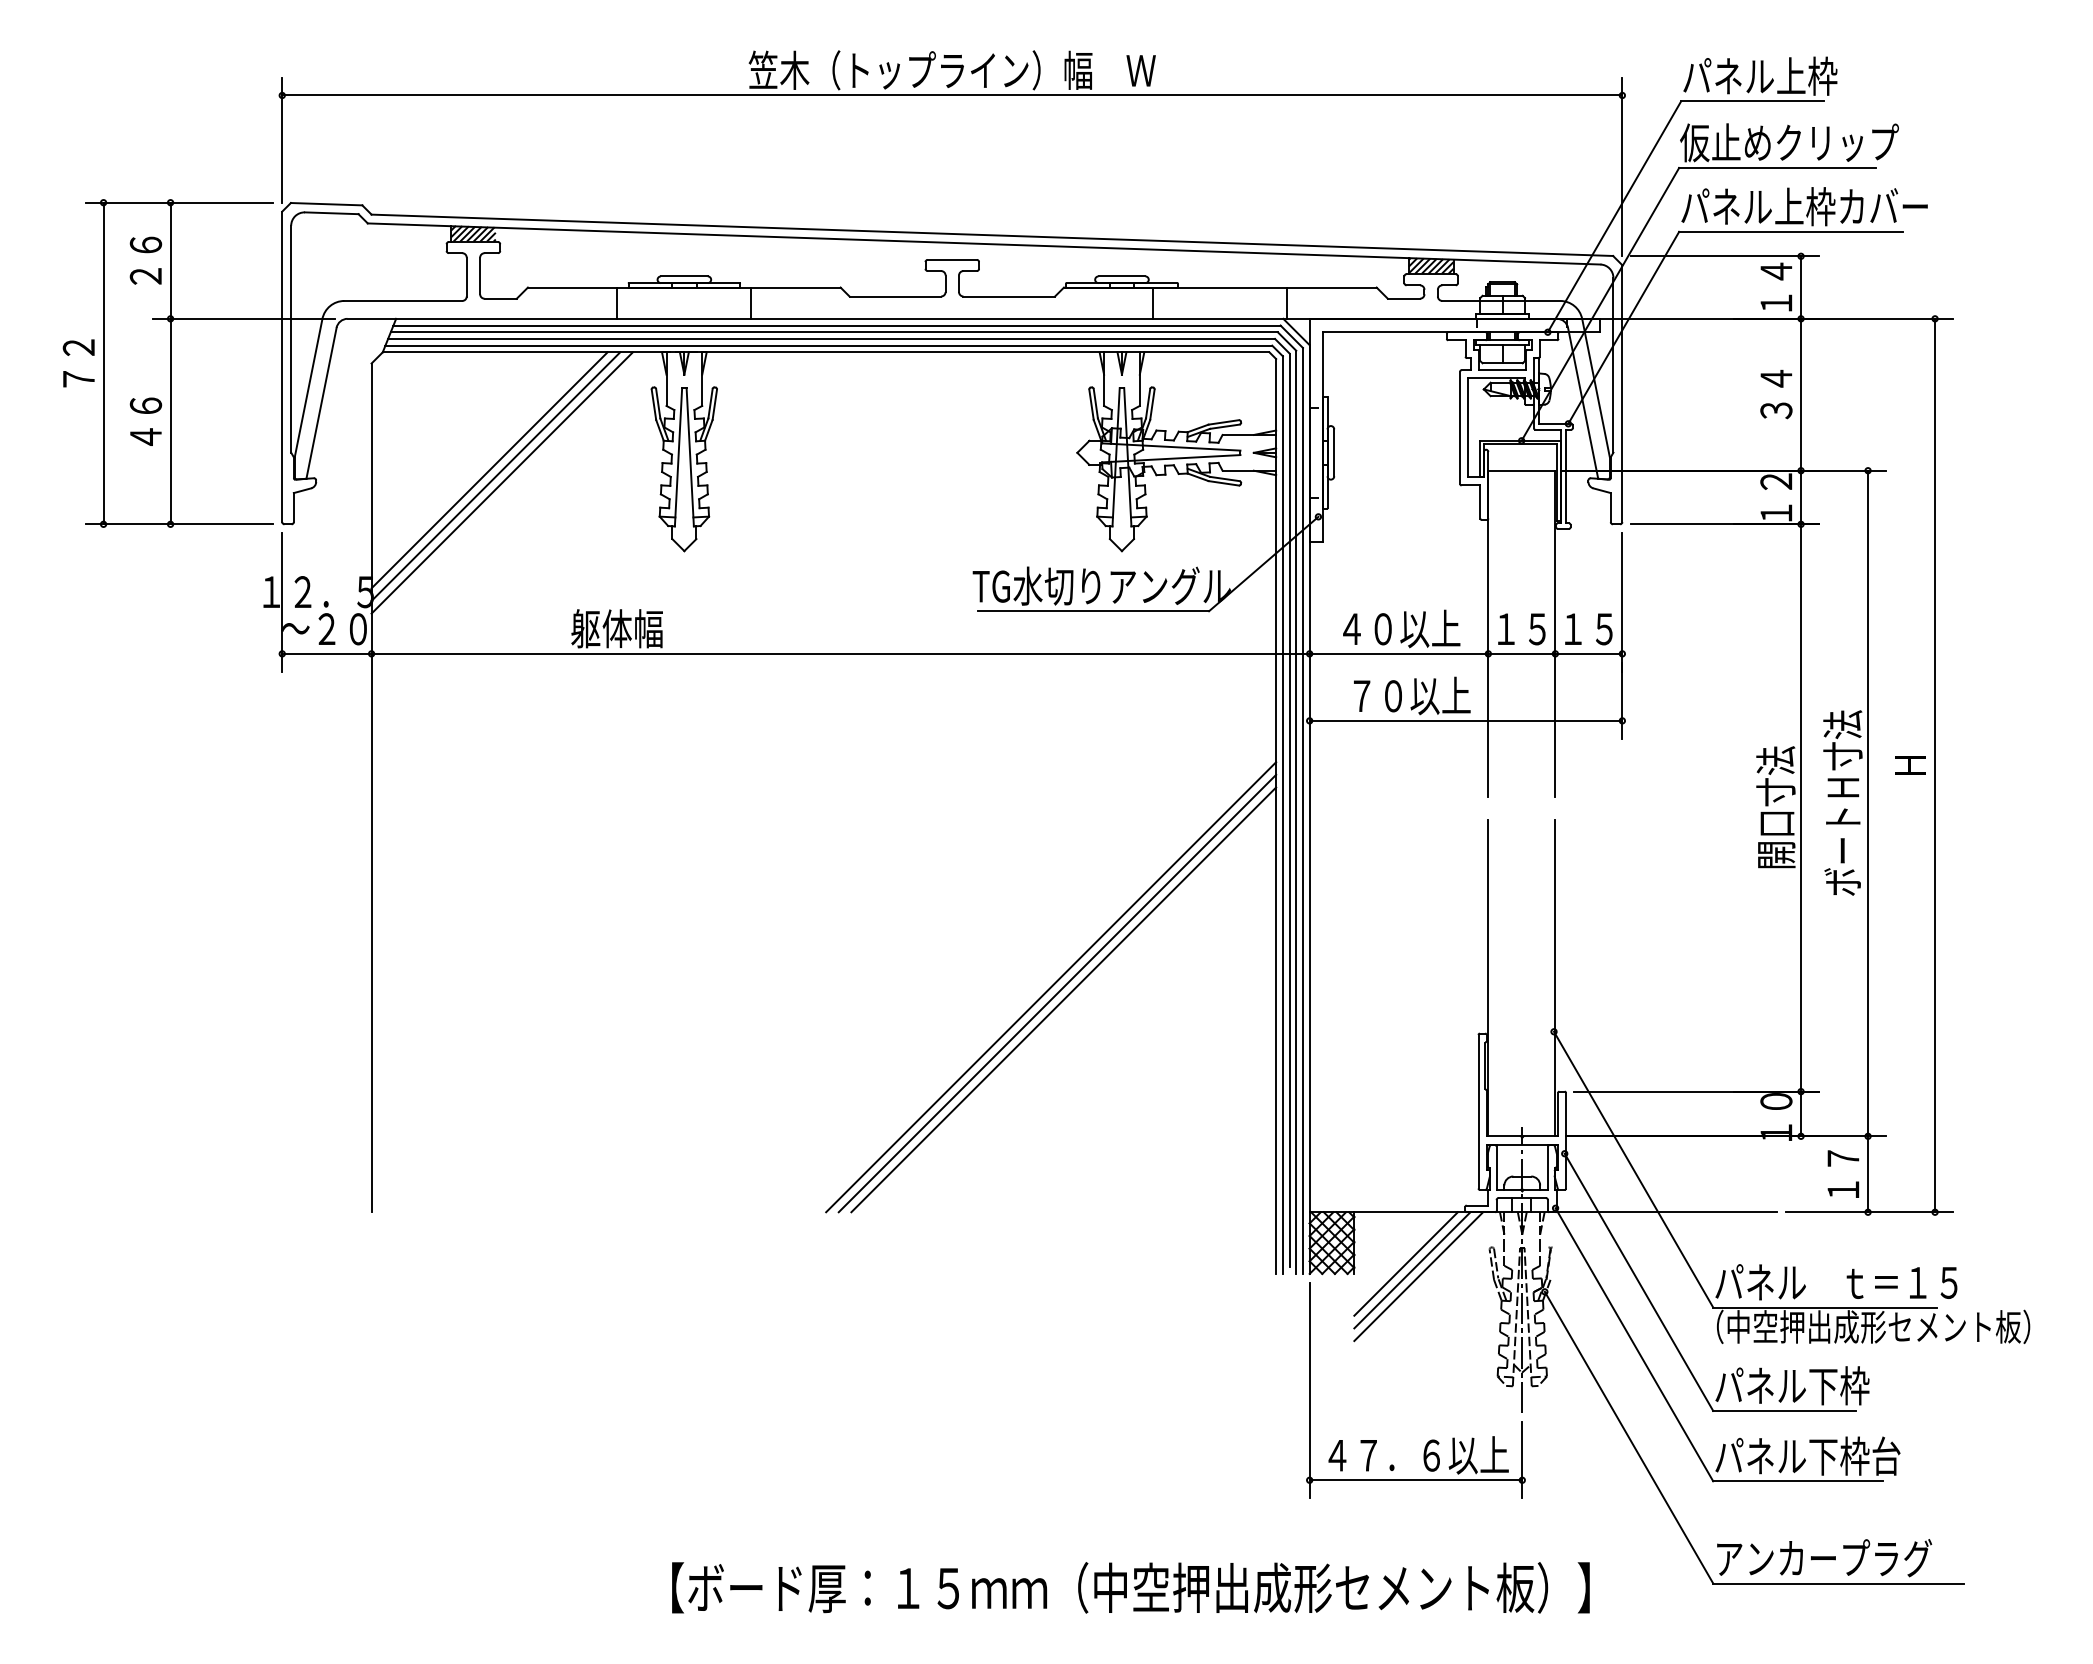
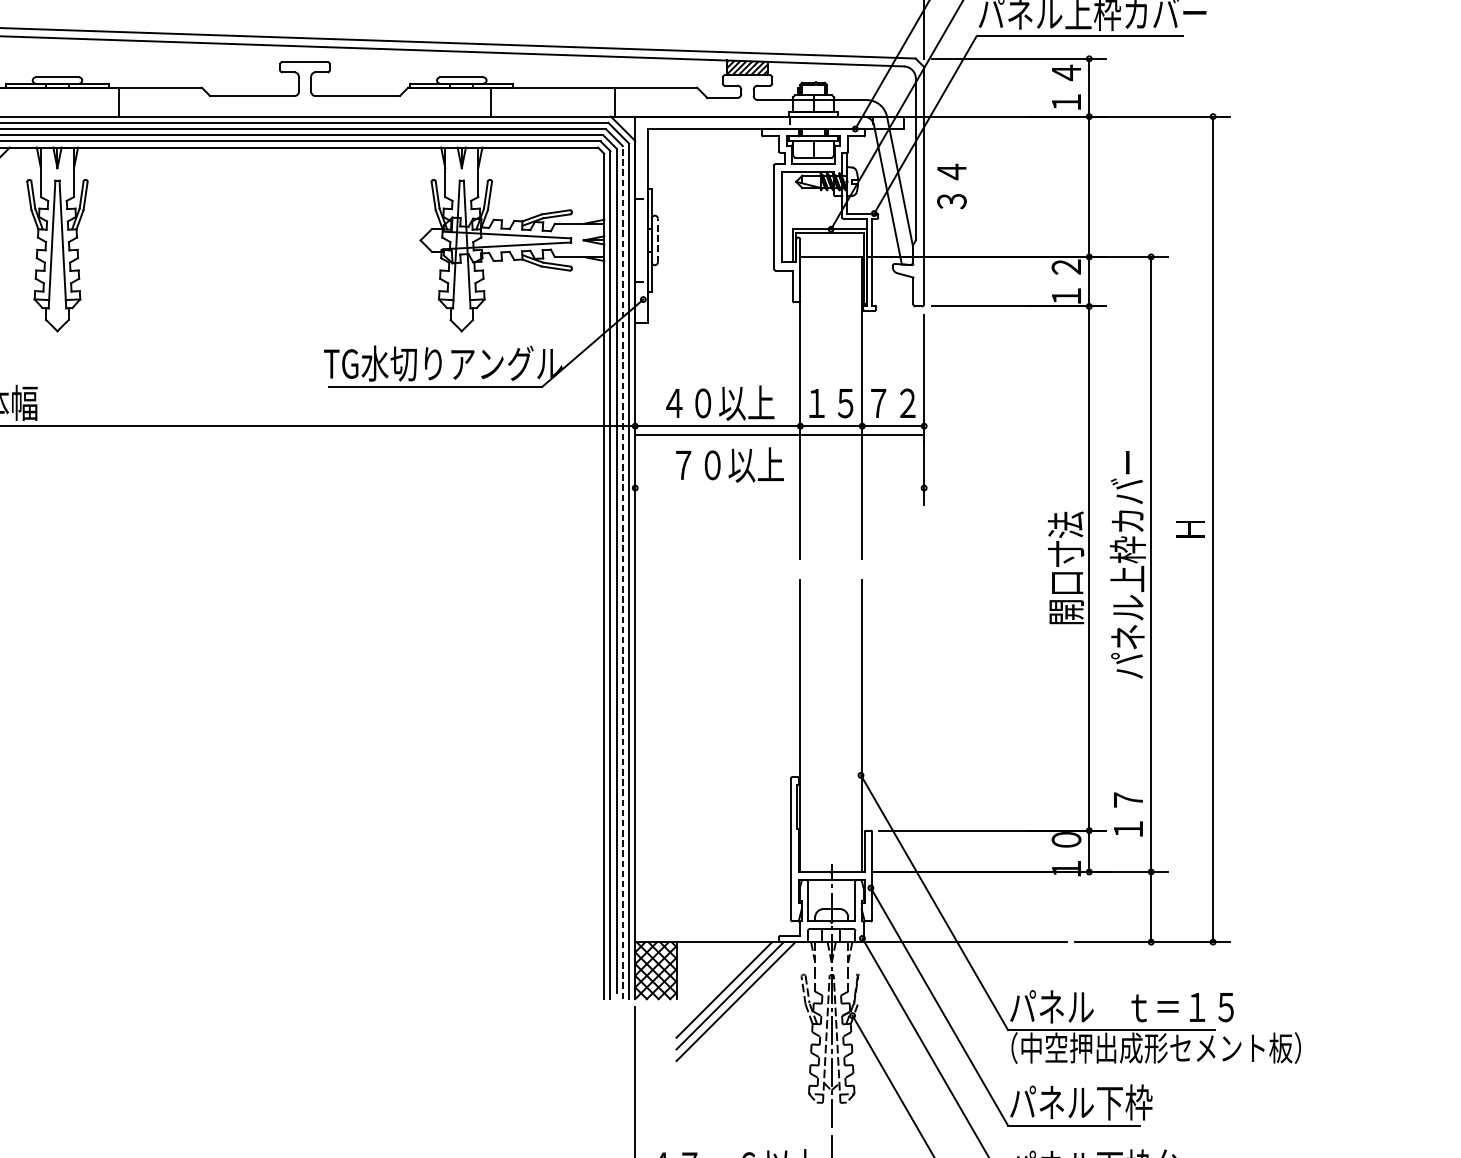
text: (1776, 394) -> (952, 186), moved
line: (1334, 452) -> (658, 240), solid -> dashed
text: (1588, 629) -> (892, 403), １５ -> ７２
line: (1465, 720) -> (779, 435), moved
text: (1842, 803) -> (1127, 564), ボートＨ寸法 -> パネル上枠カバー
line: (1296, 812) -> (623, 572), solid -> dashed
line: (1051, 987) -> (396, 734), removed
line: (1057, 993) -> (402, 739), removed
line: (1063, 999) -> (407, 745), removed
text: (1843, 1173) -> (1128, 813), moved

